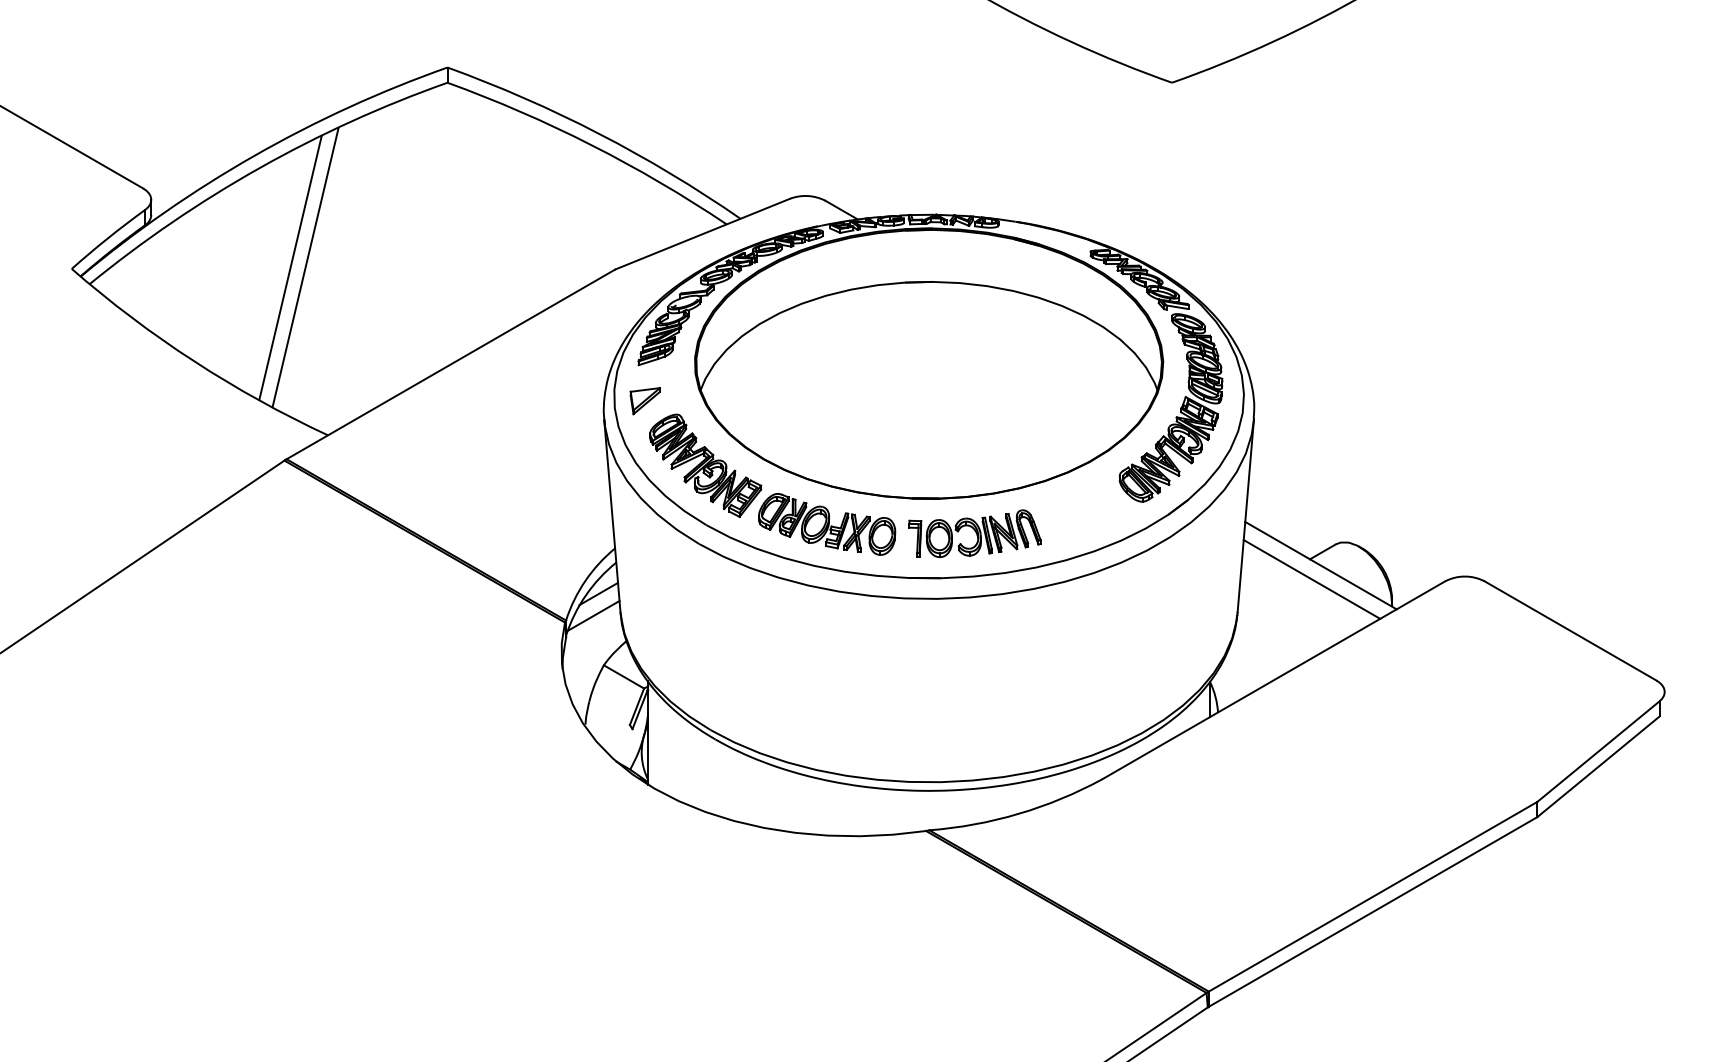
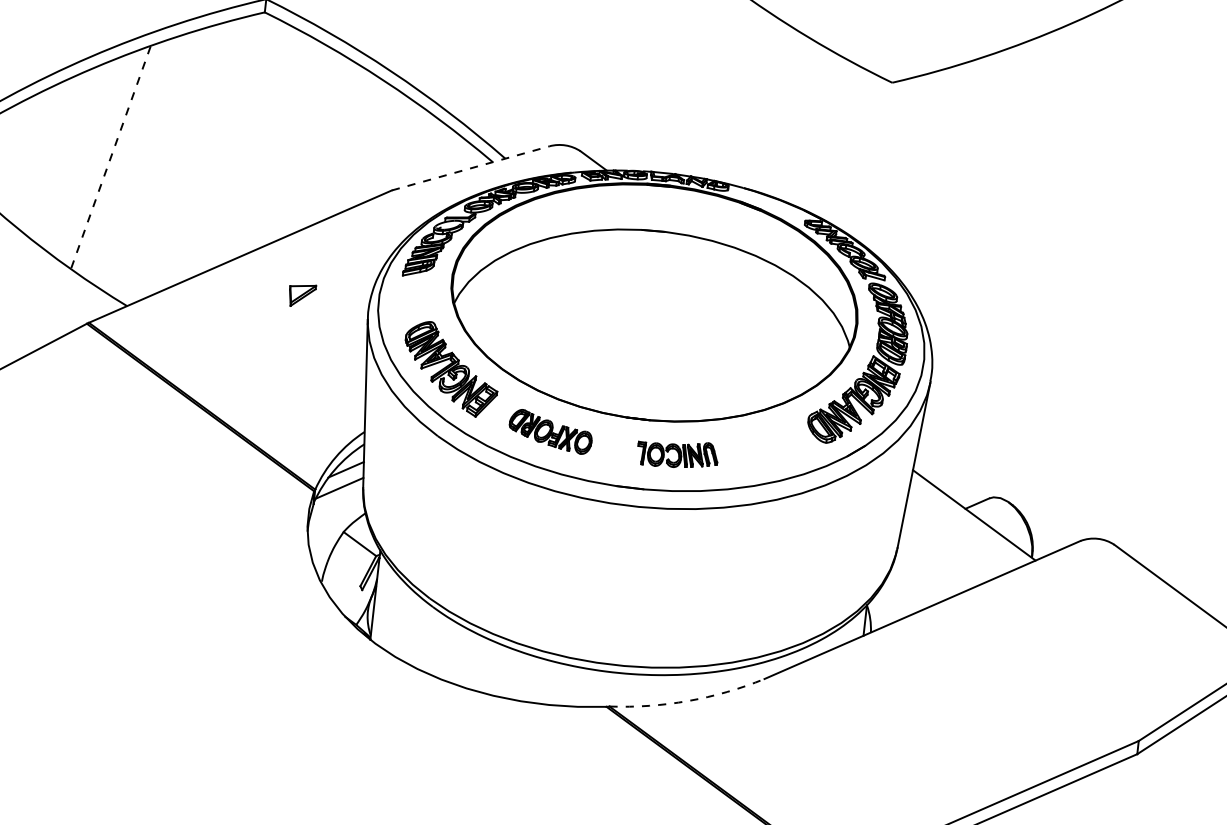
line: (702, 234) -> (470, 168), solid -> dashed
line: (305, 267) -> (123, 158), removed
line: (290, 268) -> (110, 157), solid -> dashed
part: (644, 401) -> (301, 295), moved
part: (827, 524) -> (550, 431), size x0.7
part: (974, 533) -> (677, 453), size x0.7
line: (1311, 579) -> (964, 526), removed
arc: (1018, 813) -> (688, 700), solid -> dashed

